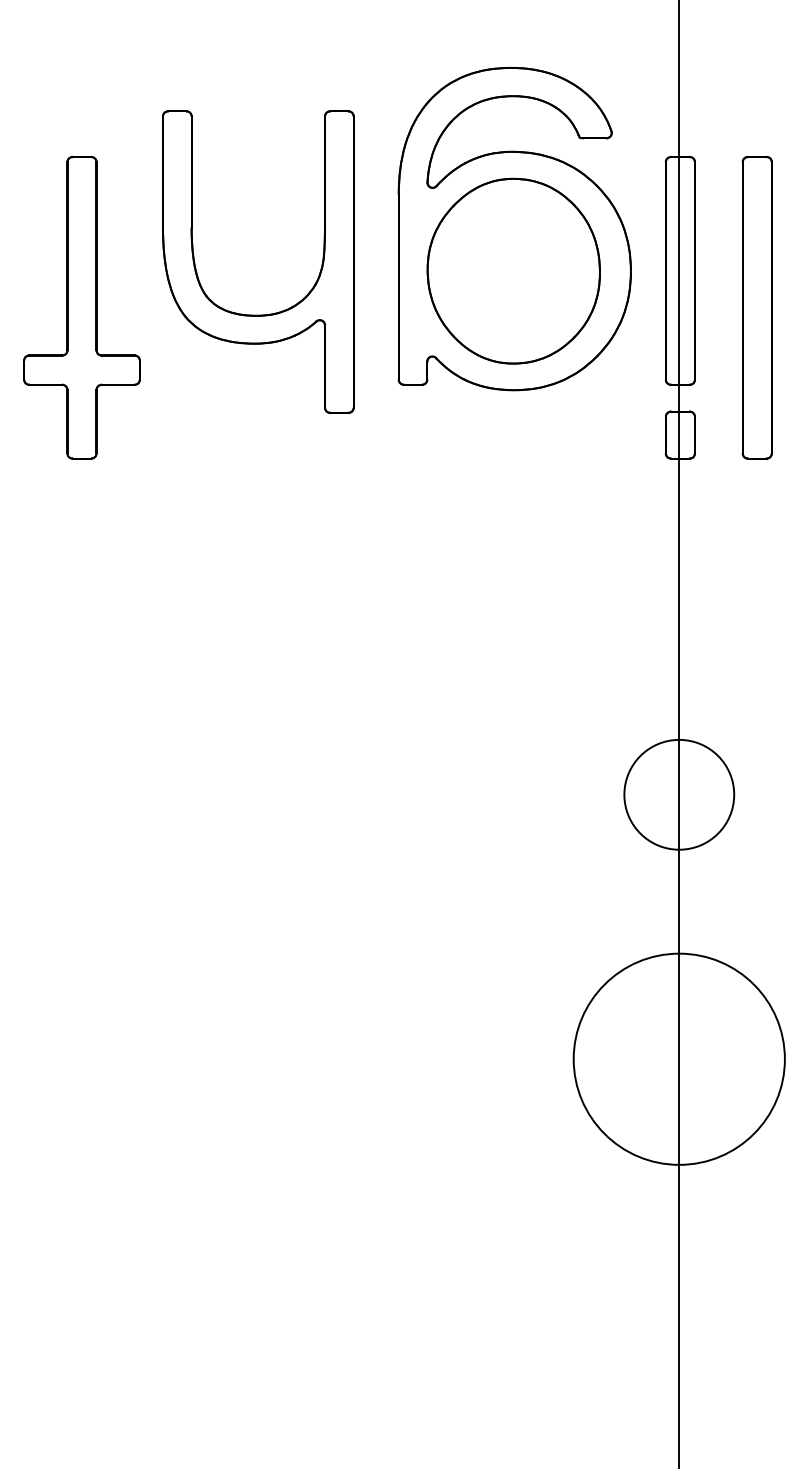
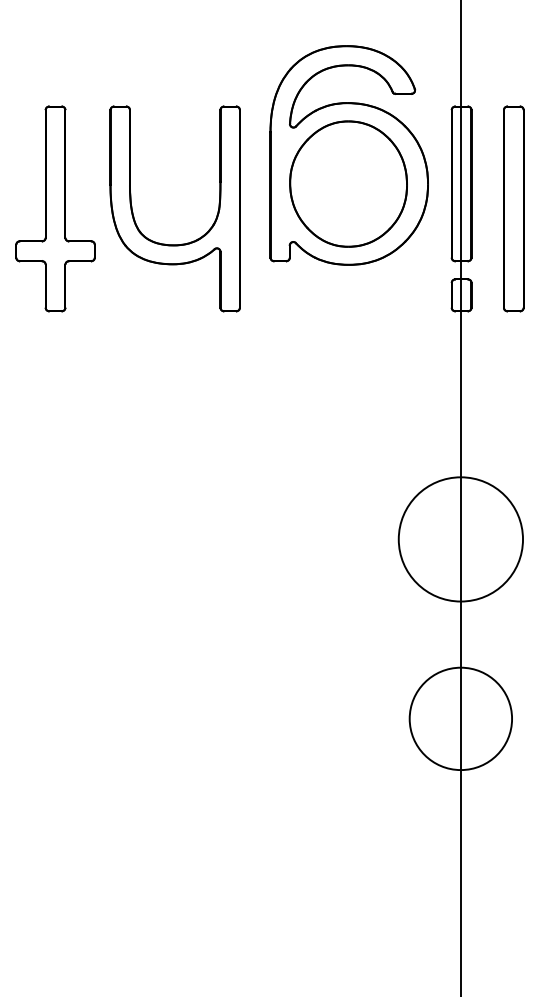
part: (269, 313) -> (182, 243), moved
circle: (678, 794) -> (460, 539), size x1.67
circle: (678, 1058) -> (460, 718), size x0.71

